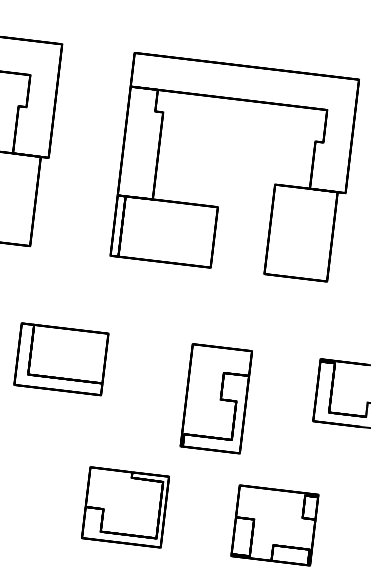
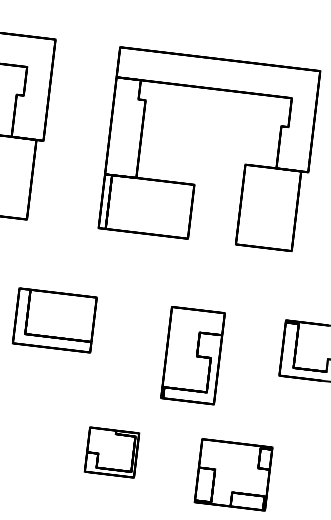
part: (125, 507) -> (111, 452), size x0.7
part: (274, 525) -> (233, 474), moved

